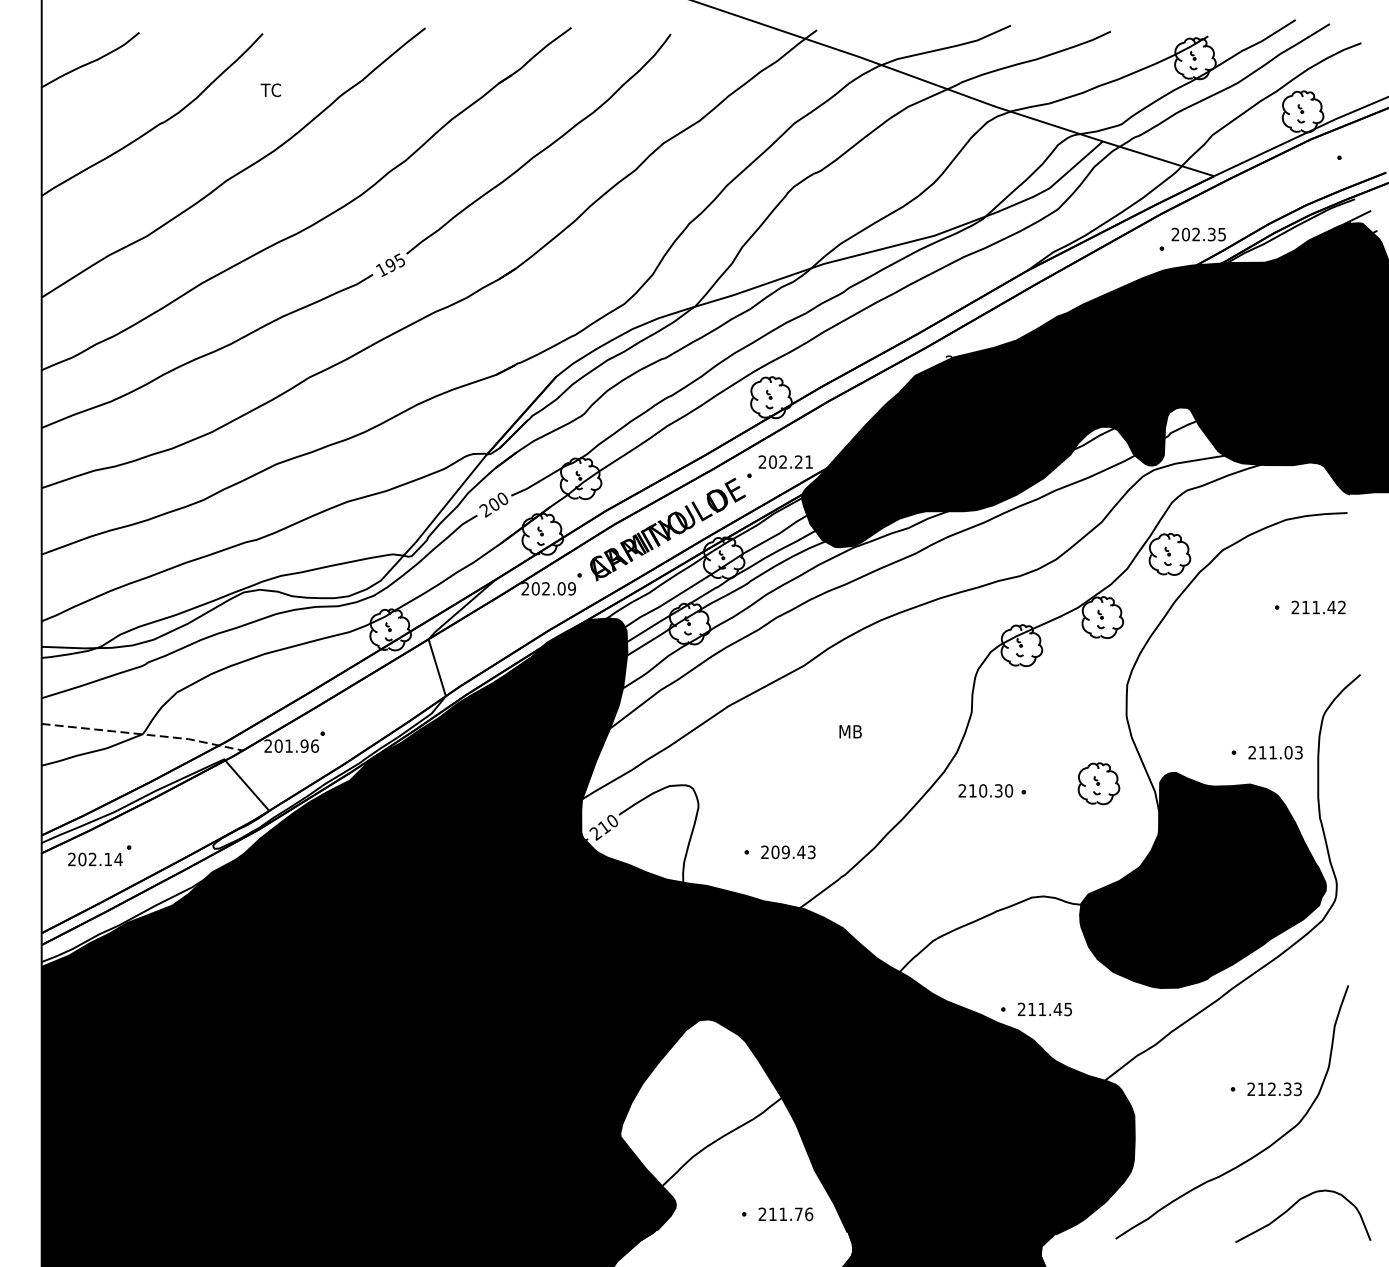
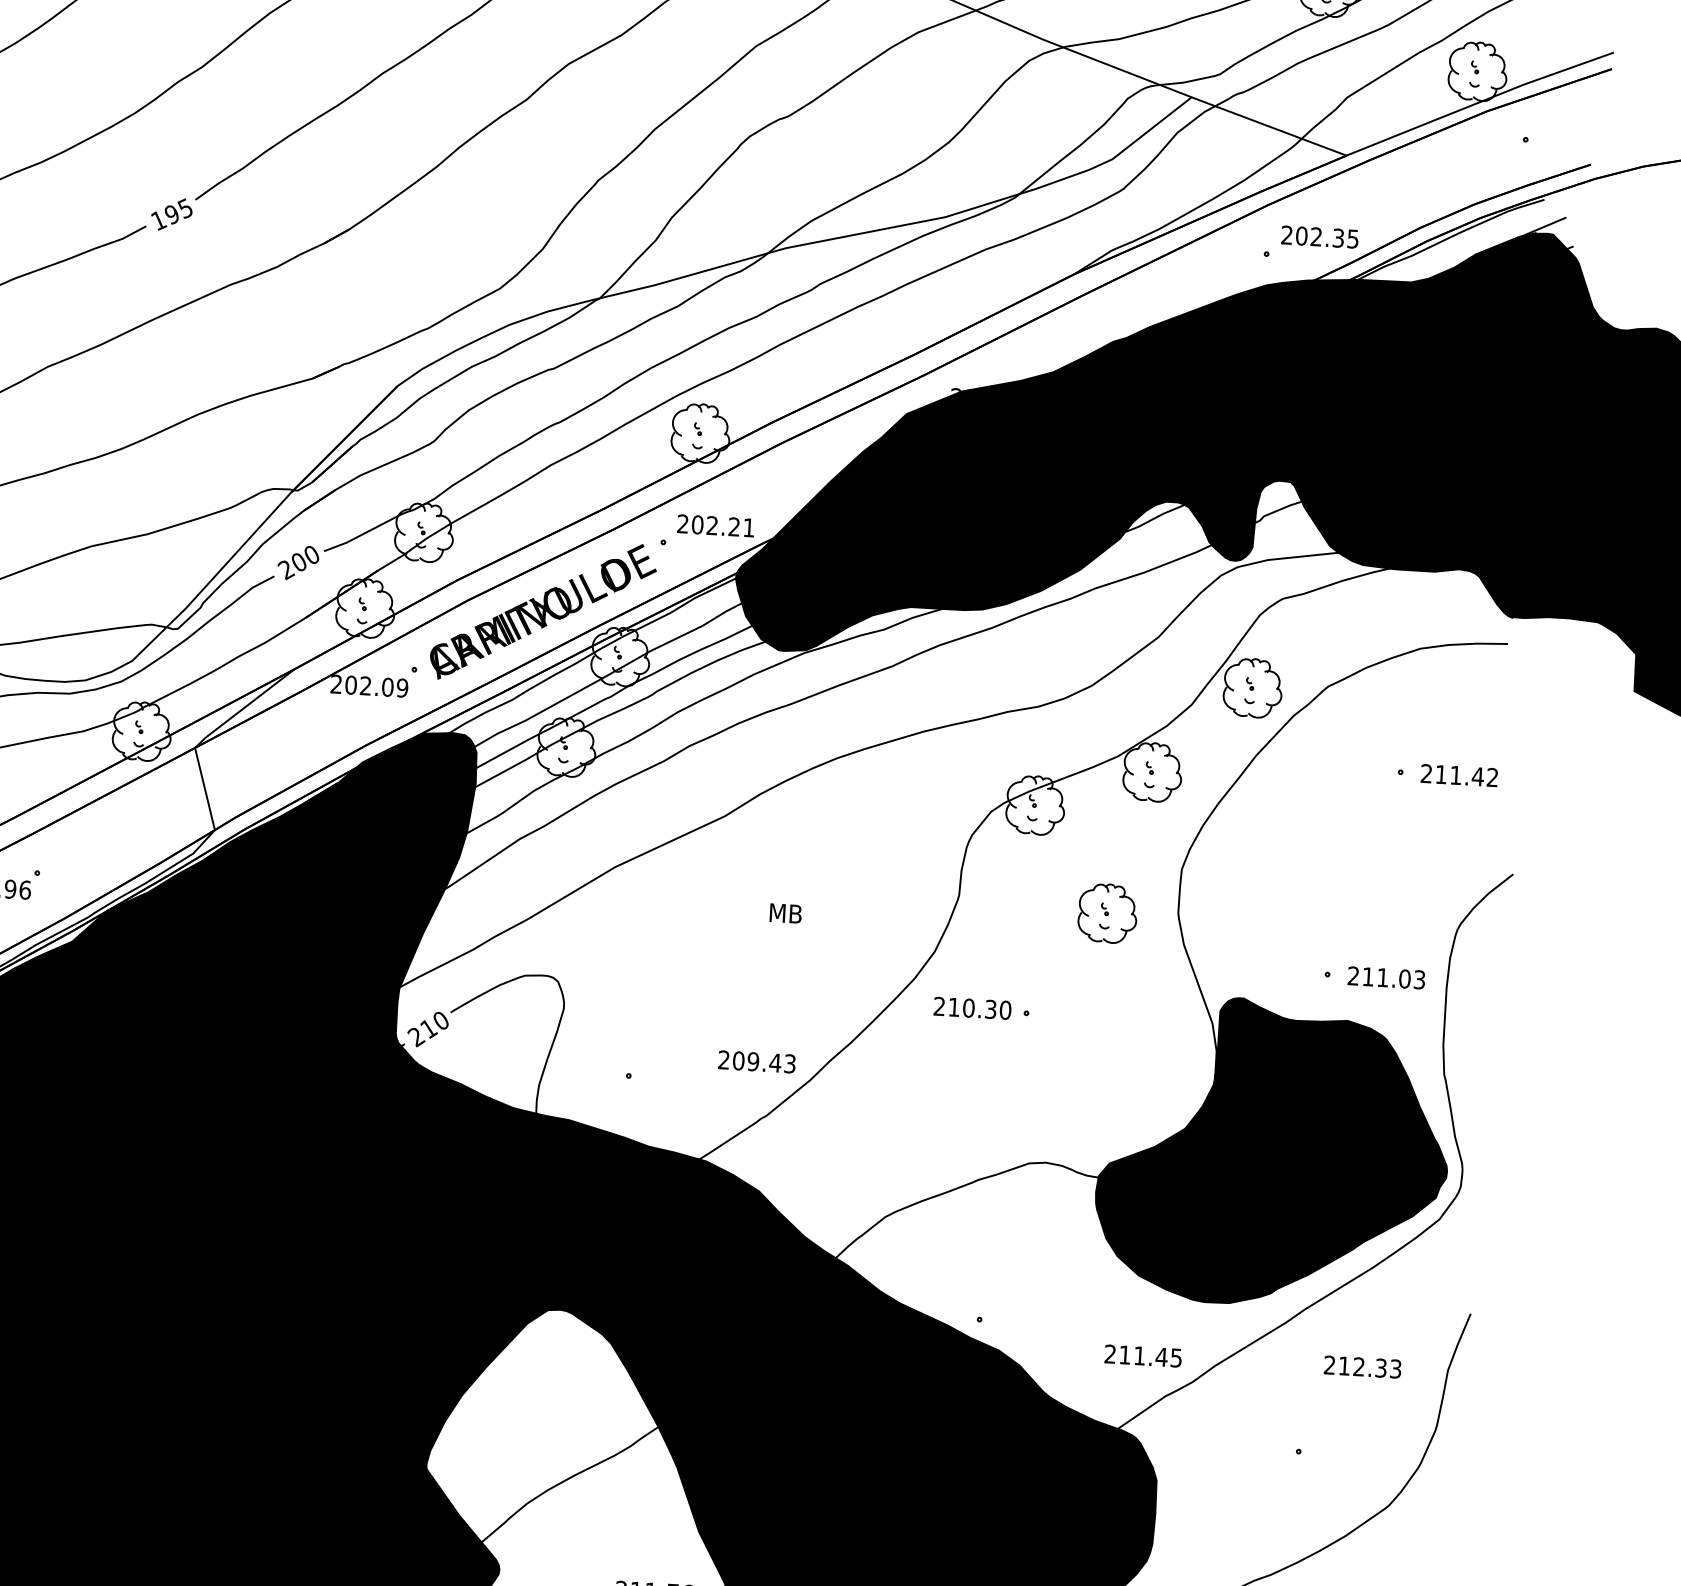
part: (1098, 783) -> (1107, 913), moved
text: (788, 852) -> (757, 1062), moved
text: (1044, 1009) -> (1142, 1356), moved
text: (1274, 1089) -> (1362, 1367), moved

